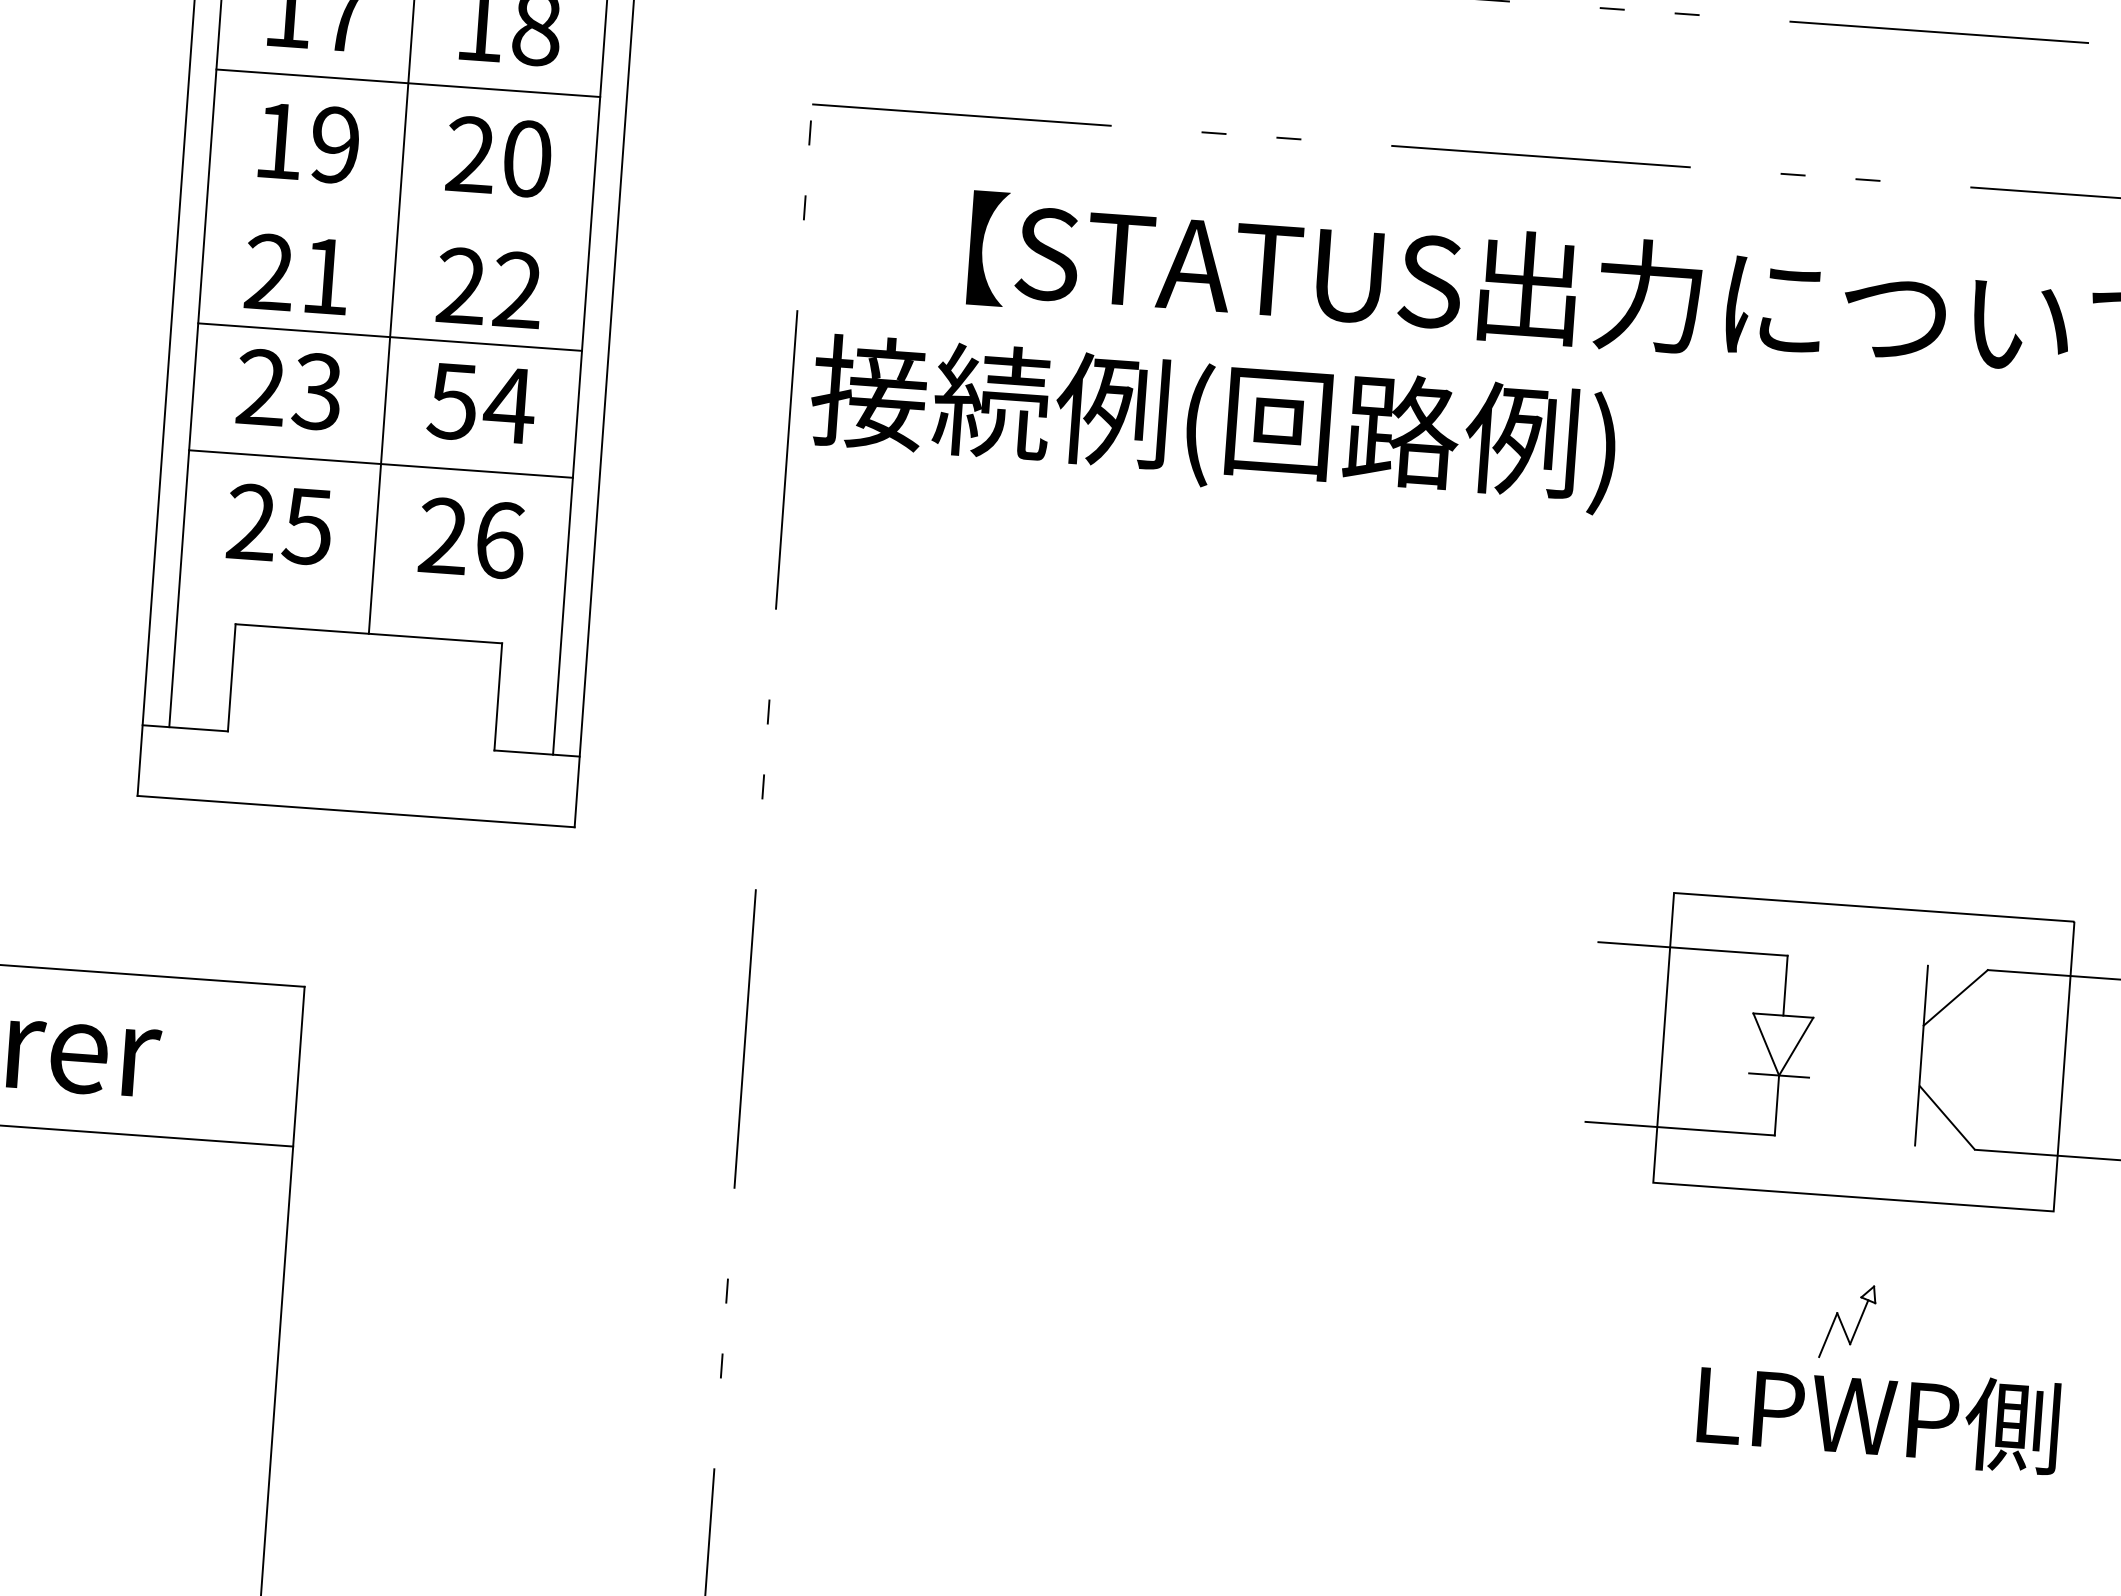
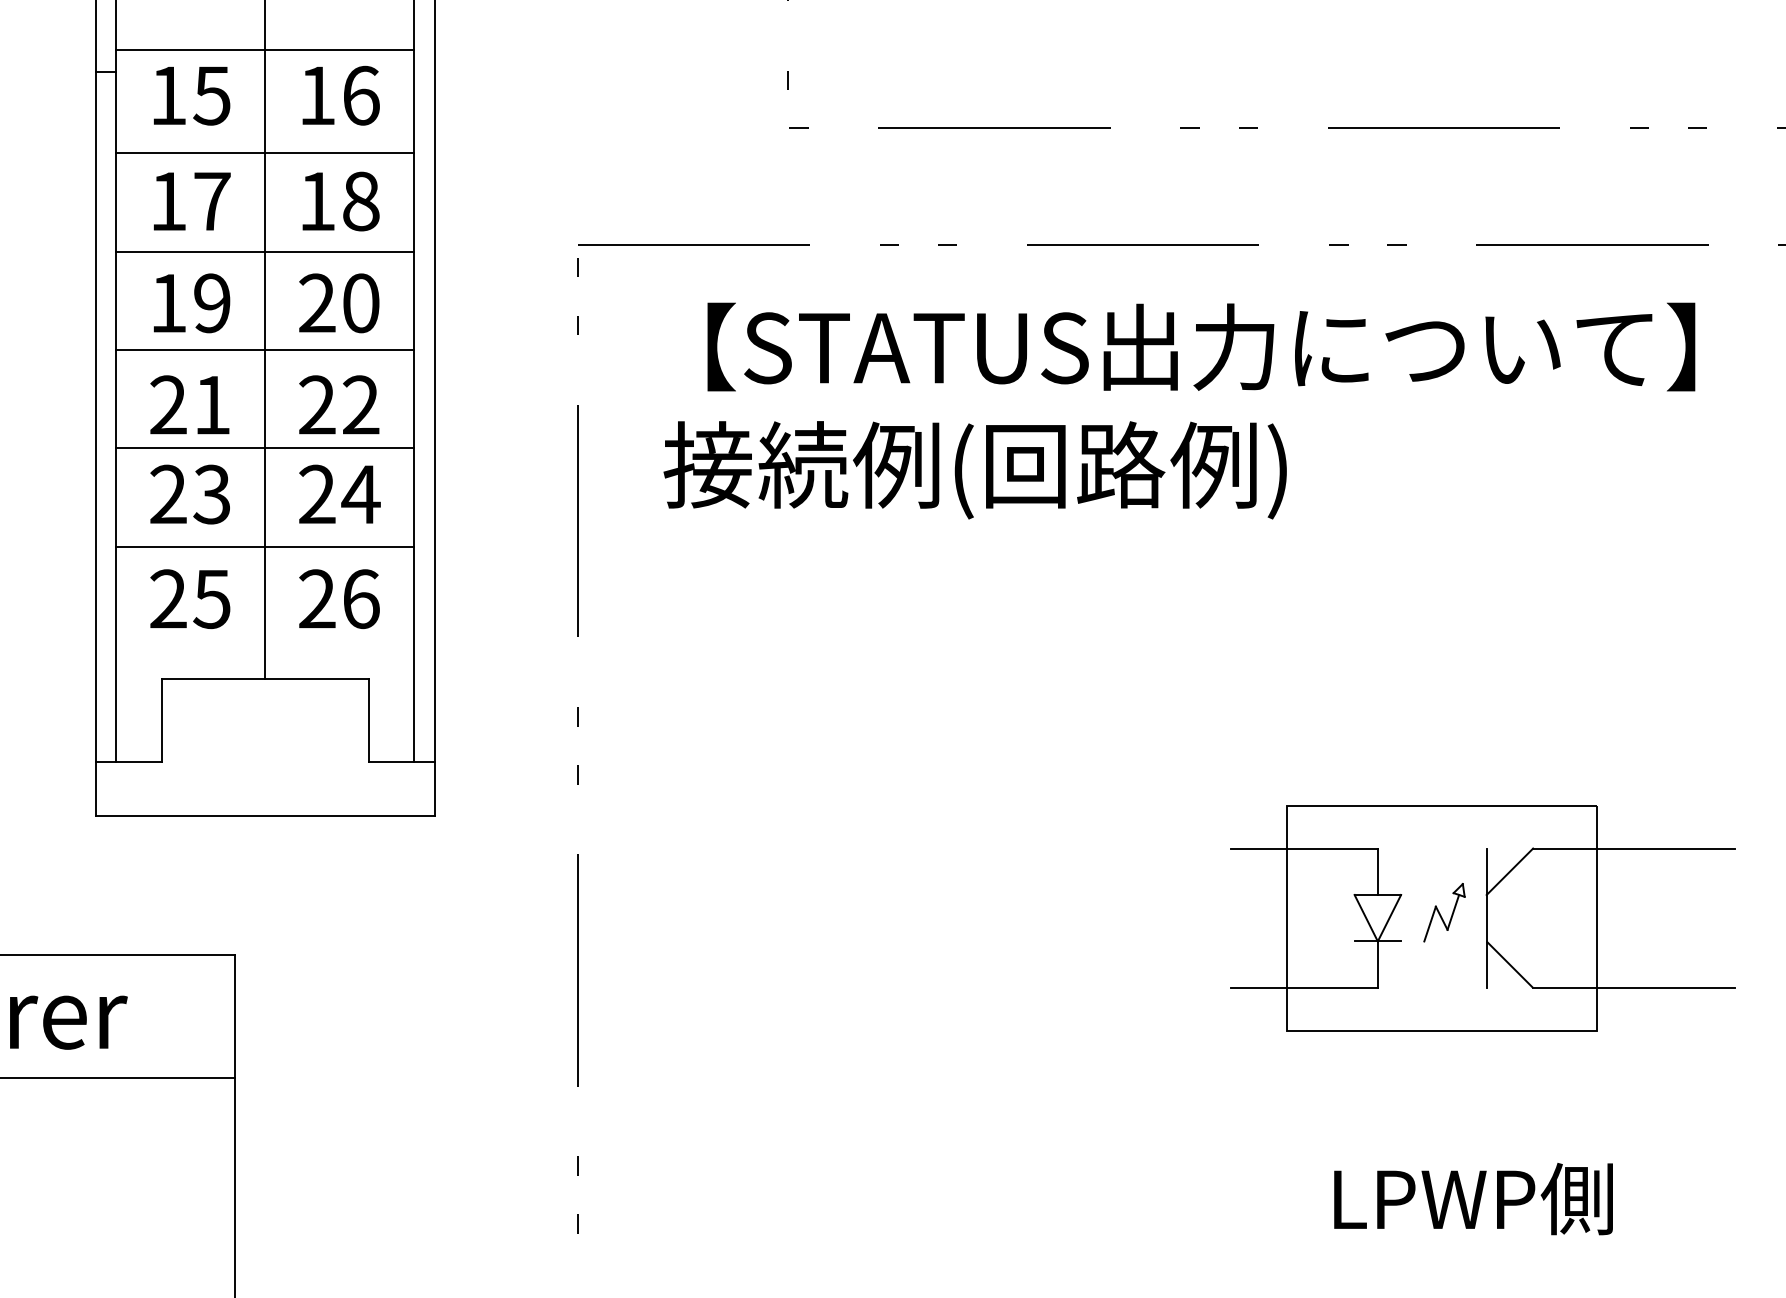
line: (398, 210) -> (264, 350), added
text: (452, 401) -> (316, 494), 54 -> 24
text: (1212, 424) -> (974, 470), moved
part: (1847, 1321) -> (1444, 912), moved

